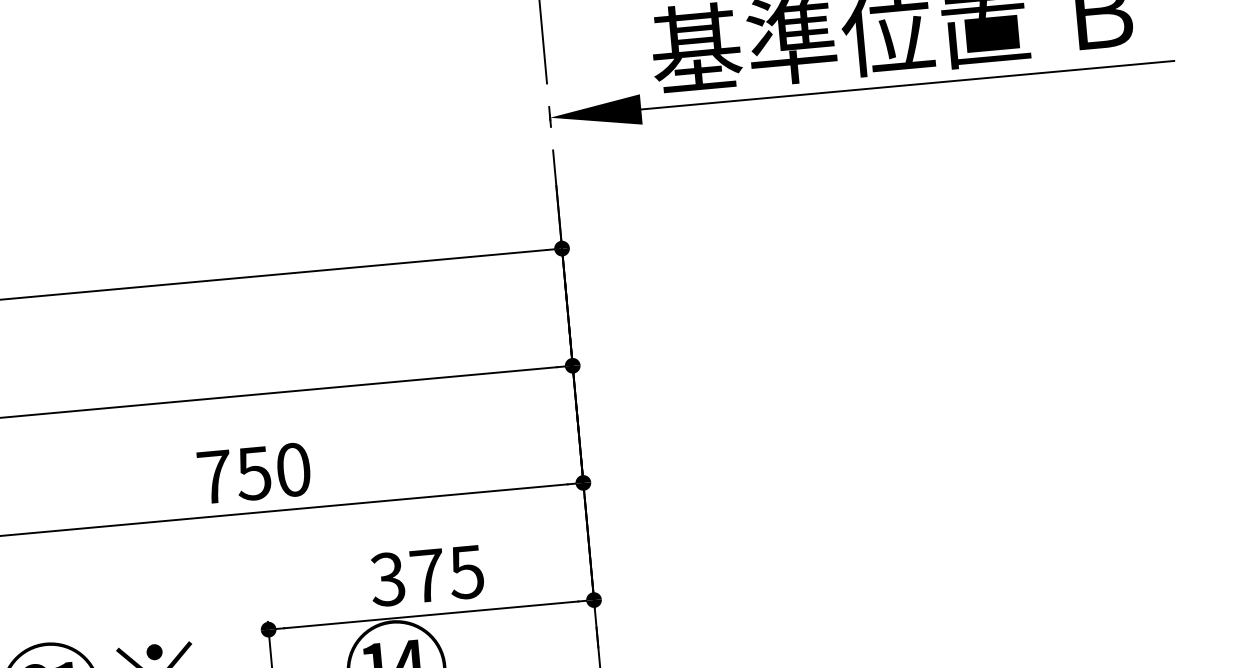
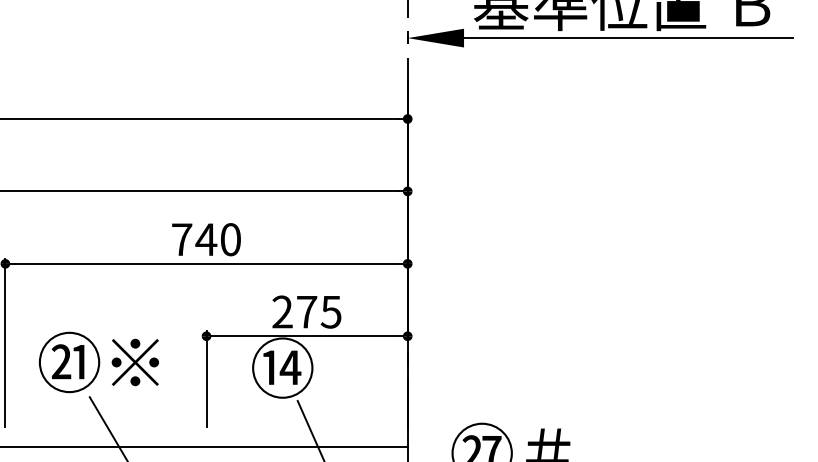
text: (254, 473) -> (206, 239), 750 -> 740
text: (387, 580) -> (282, 312), 375 -> 275

